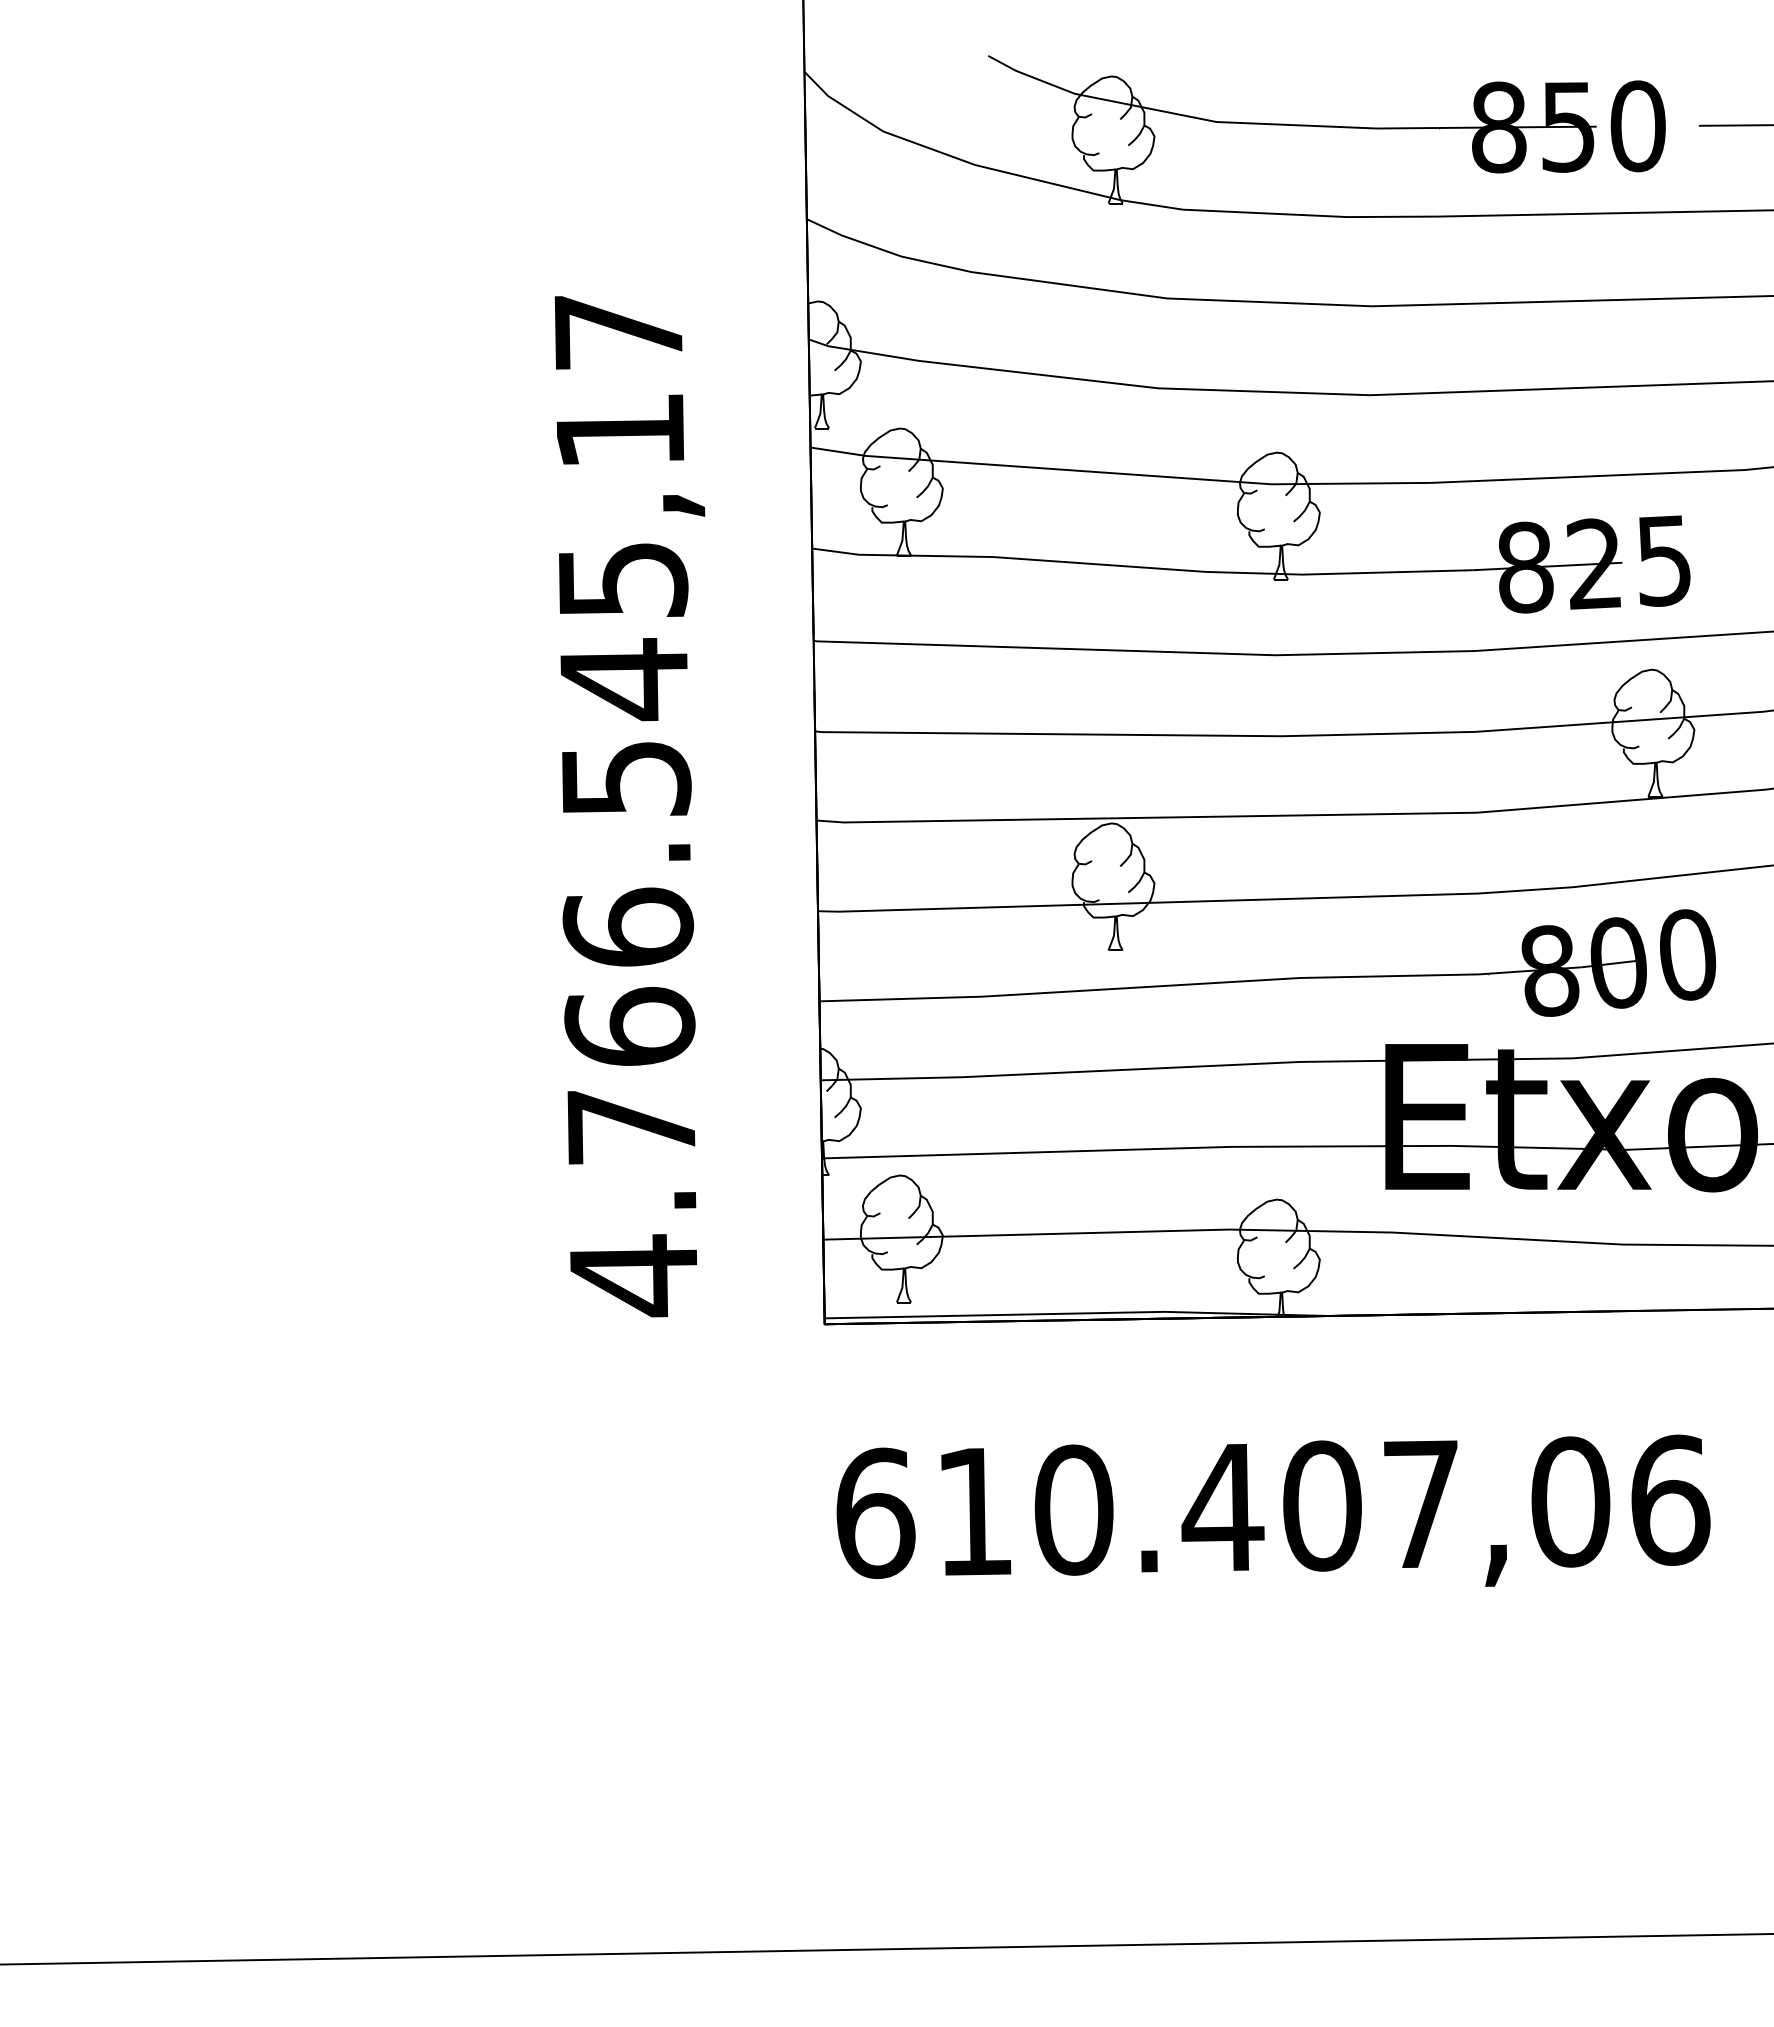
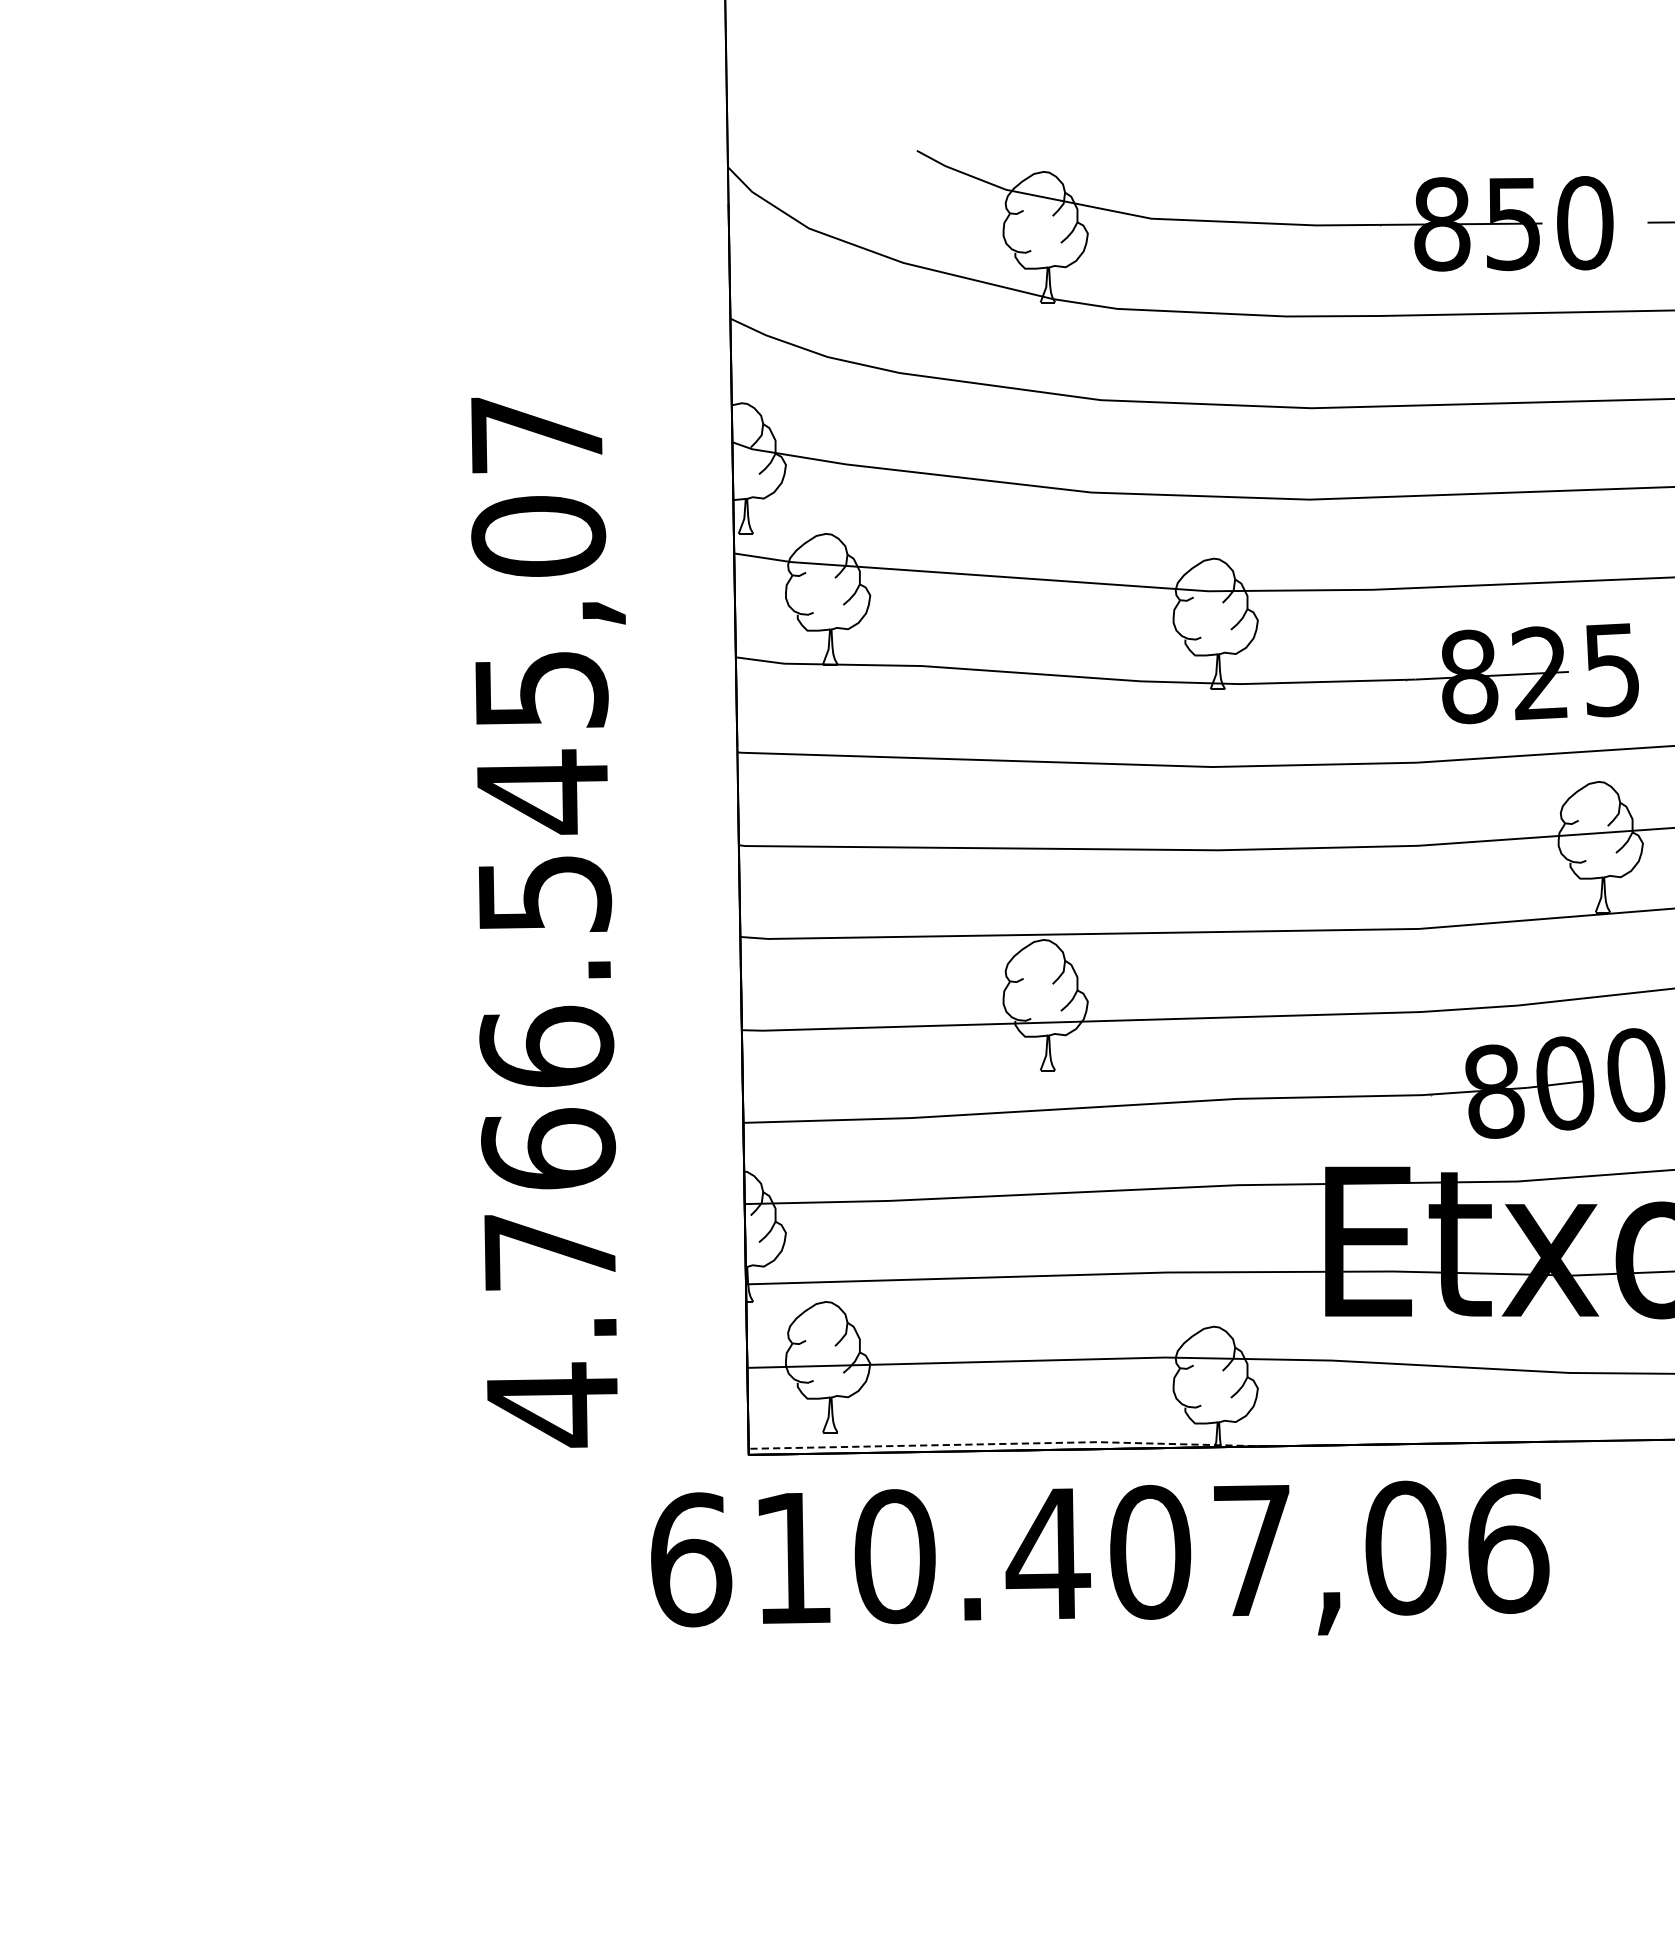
text: (620, 430) -> (538, 535), 4.766.545,17 -> 4.766.545,07
line: (1077, 1313) -> (1008, 1443), solid -> dashed
text: (1273, 1510) -> (1100, 1556), moved

